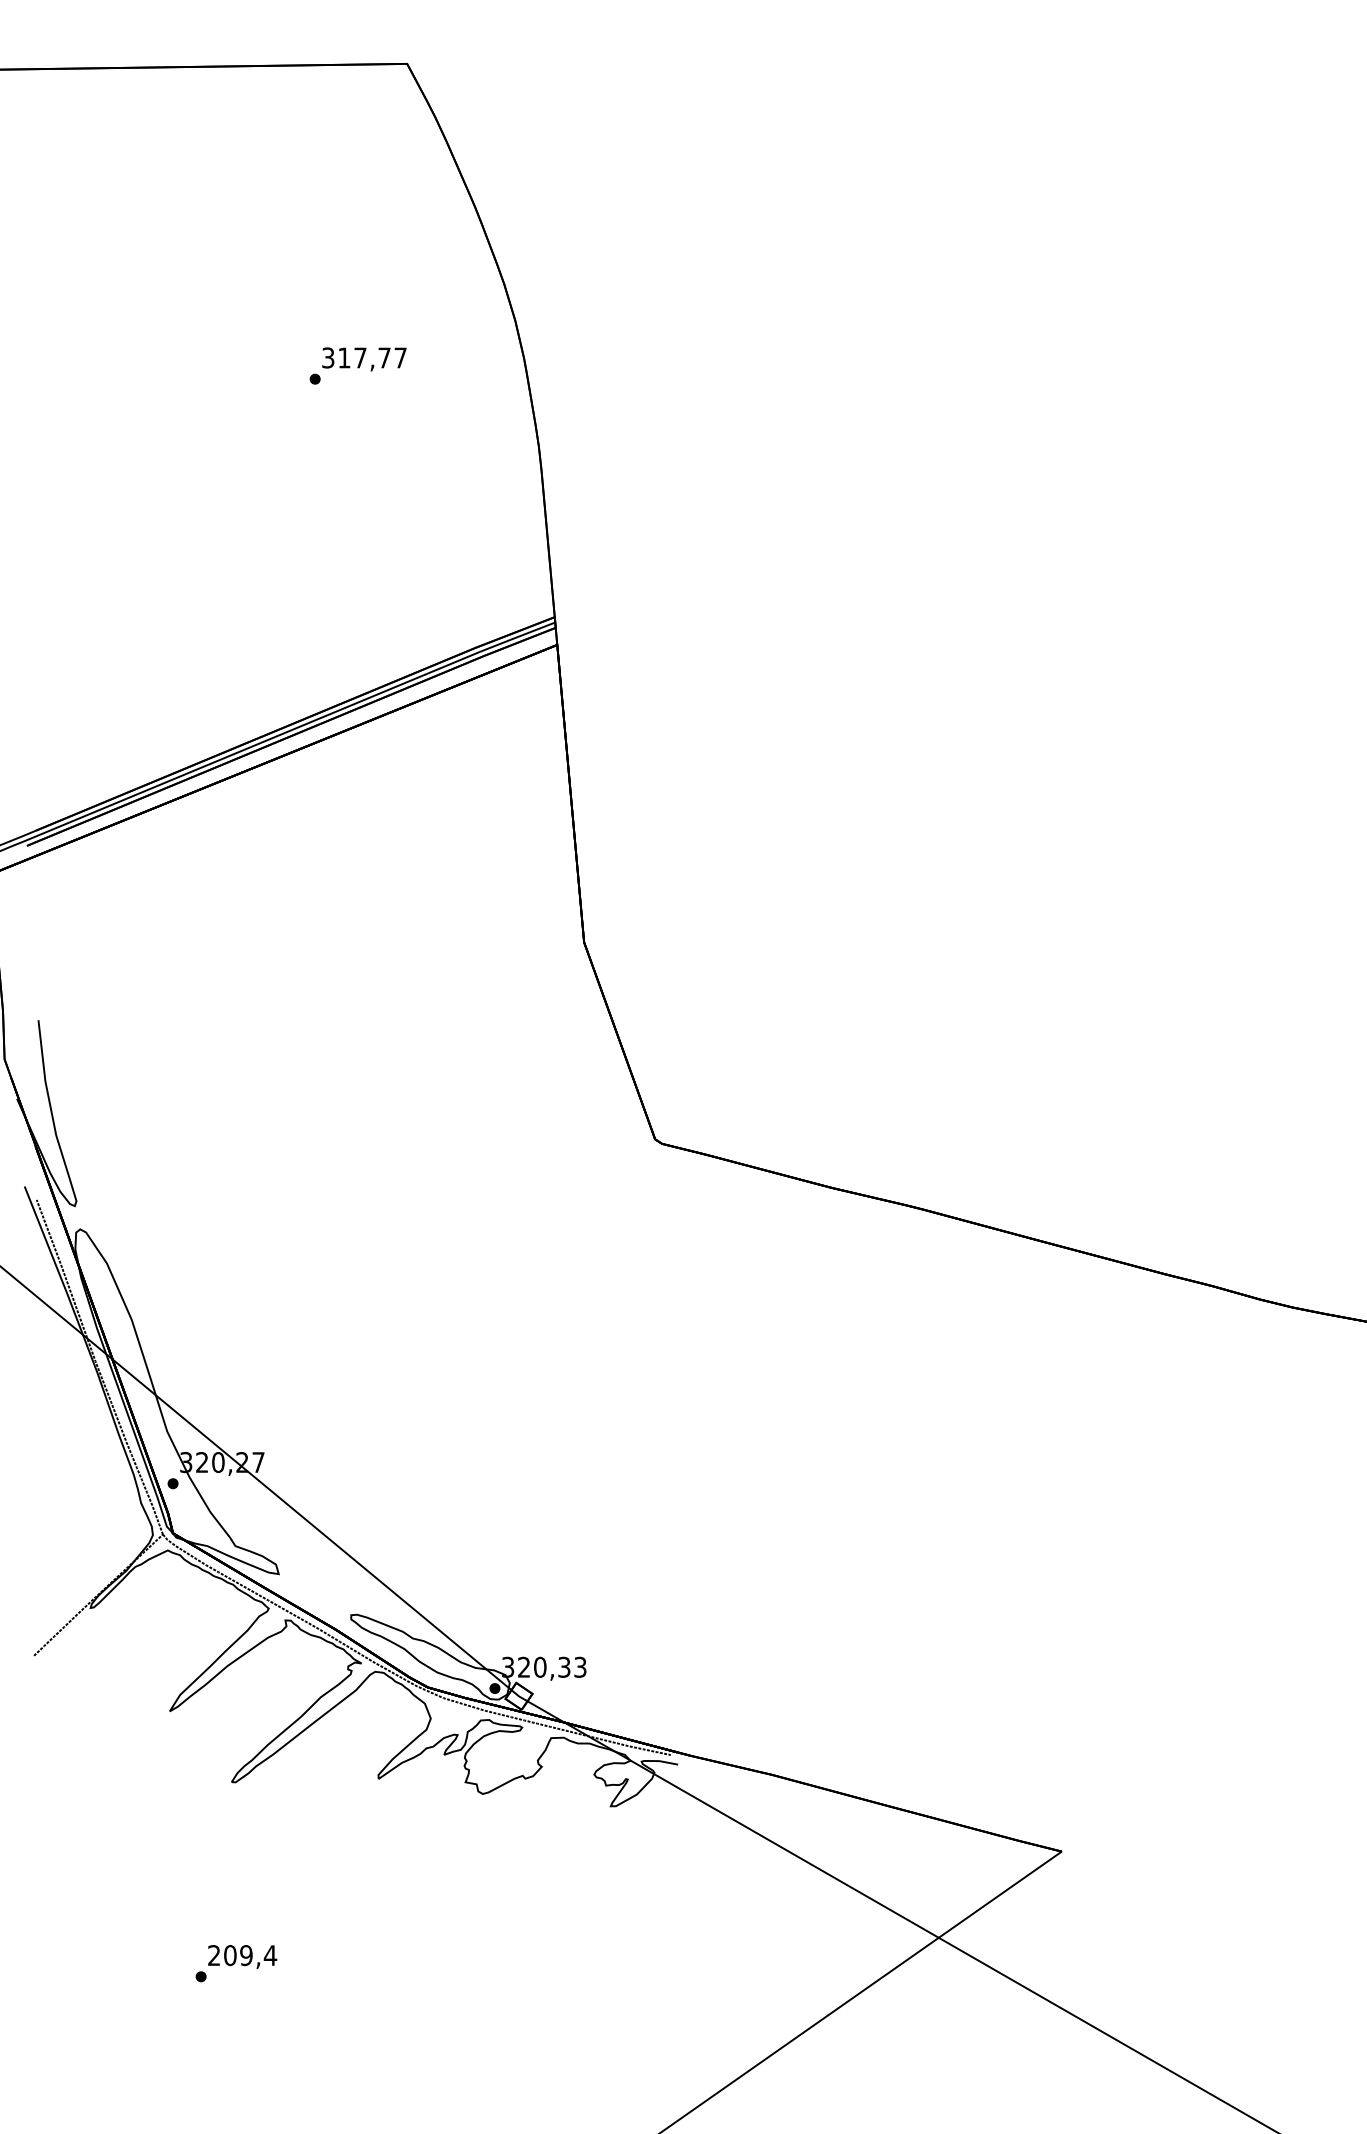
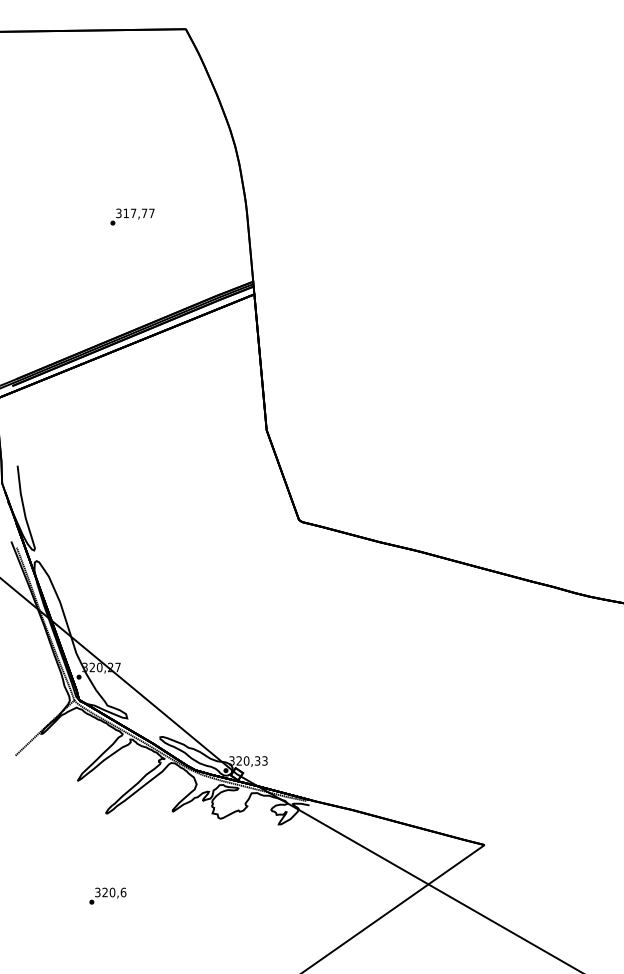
text: (358, 364) -> (132, 216), moved
text: (241, 1955) -> (110, 892), 209,4 -> 320,6

